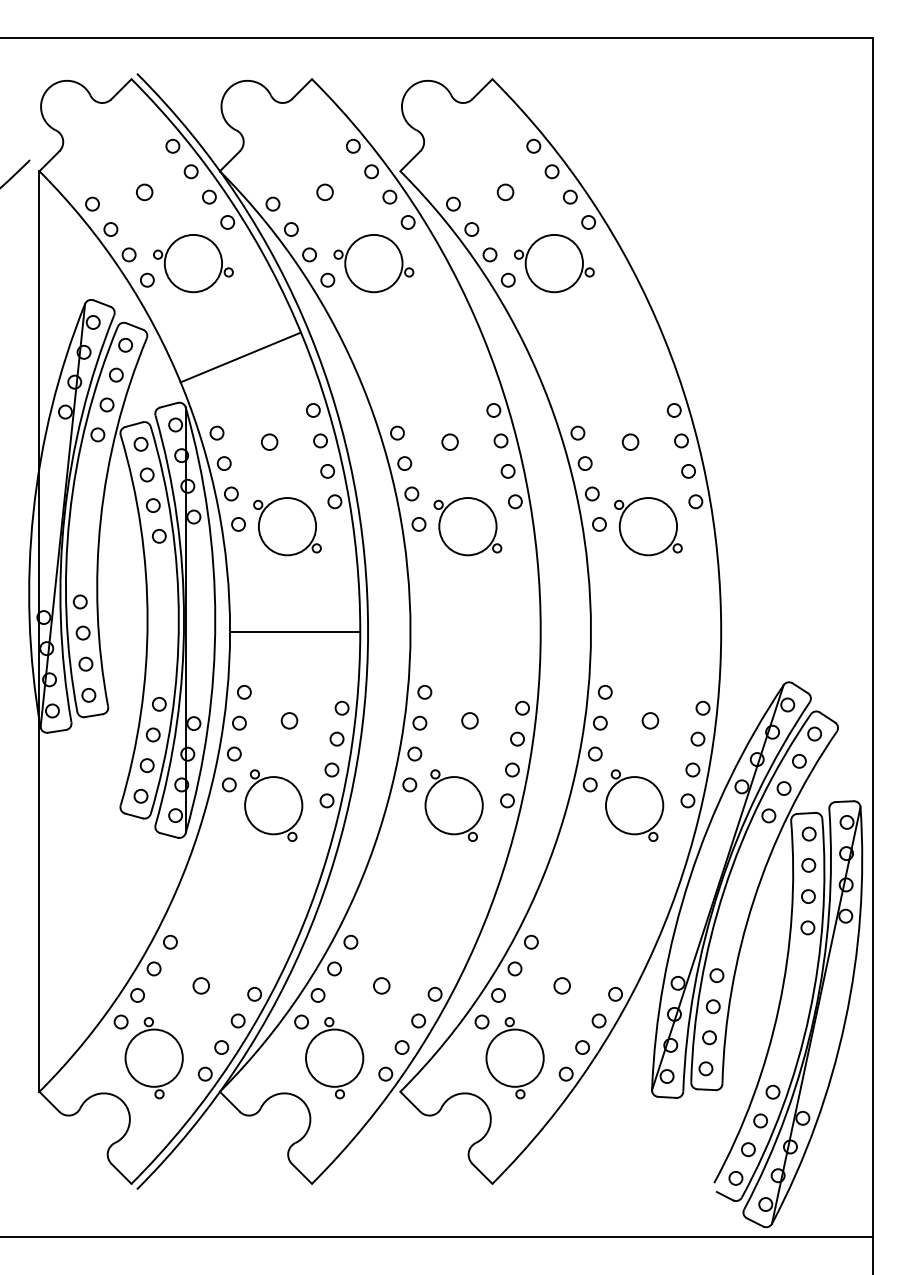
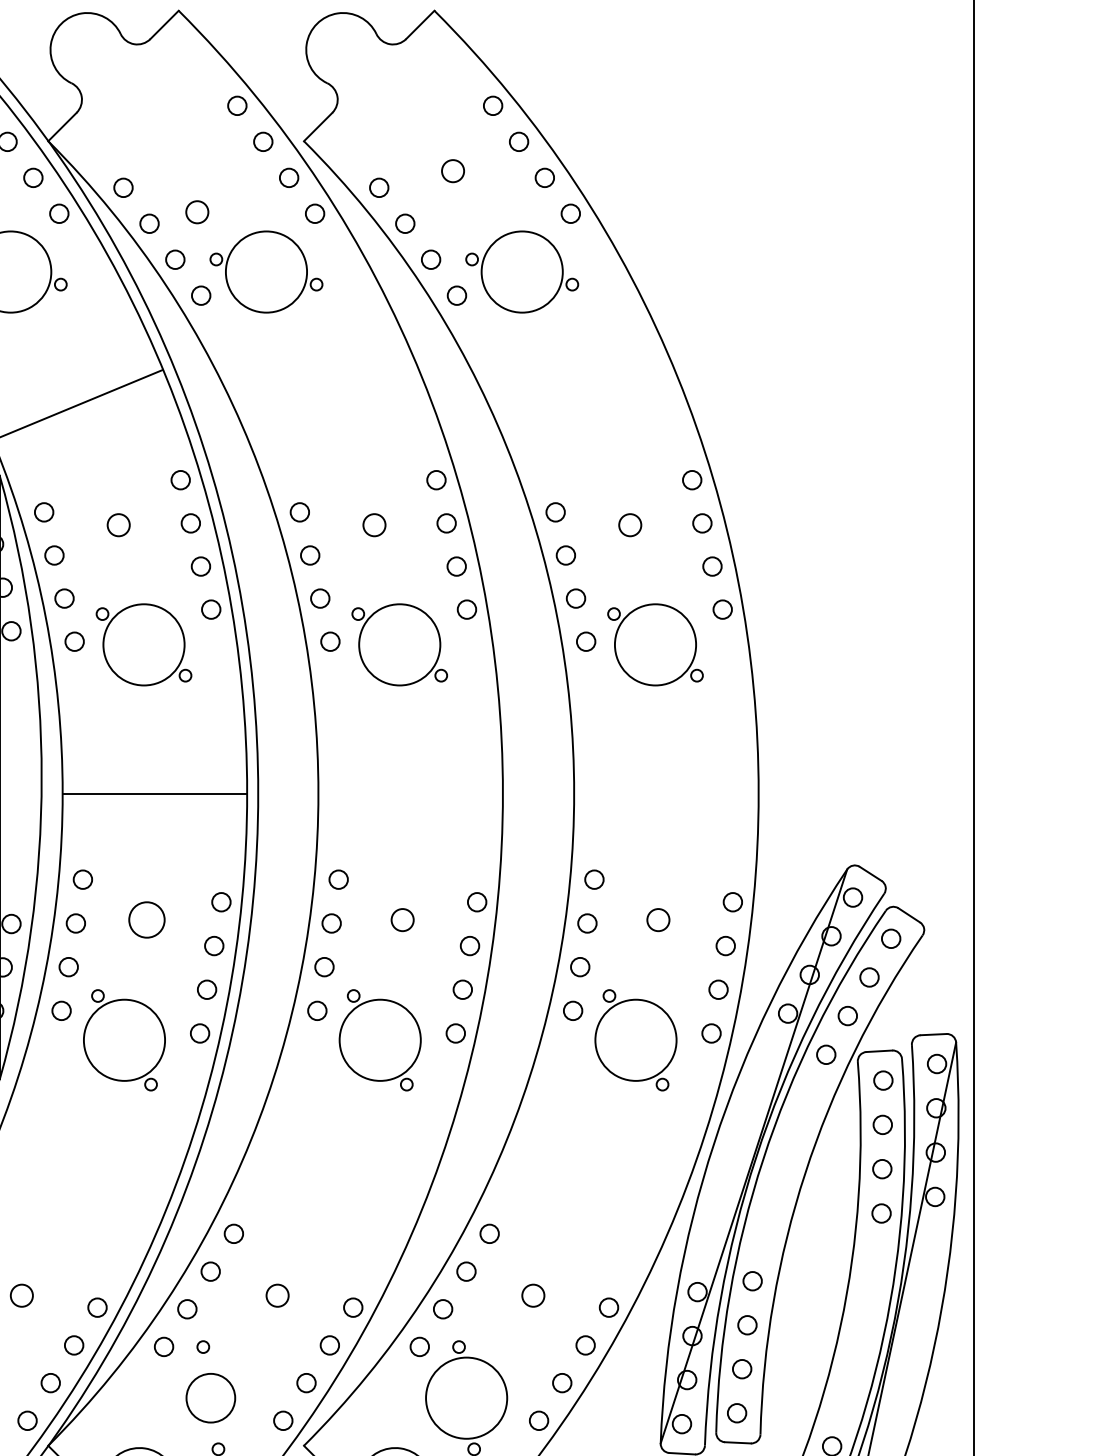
circle: (324, 192) -> (196, 212), moved
circle: (289, 720) -> (146, 919), size x1.6
circle: (334, 1057) -> (210, 1397), size x0.6

